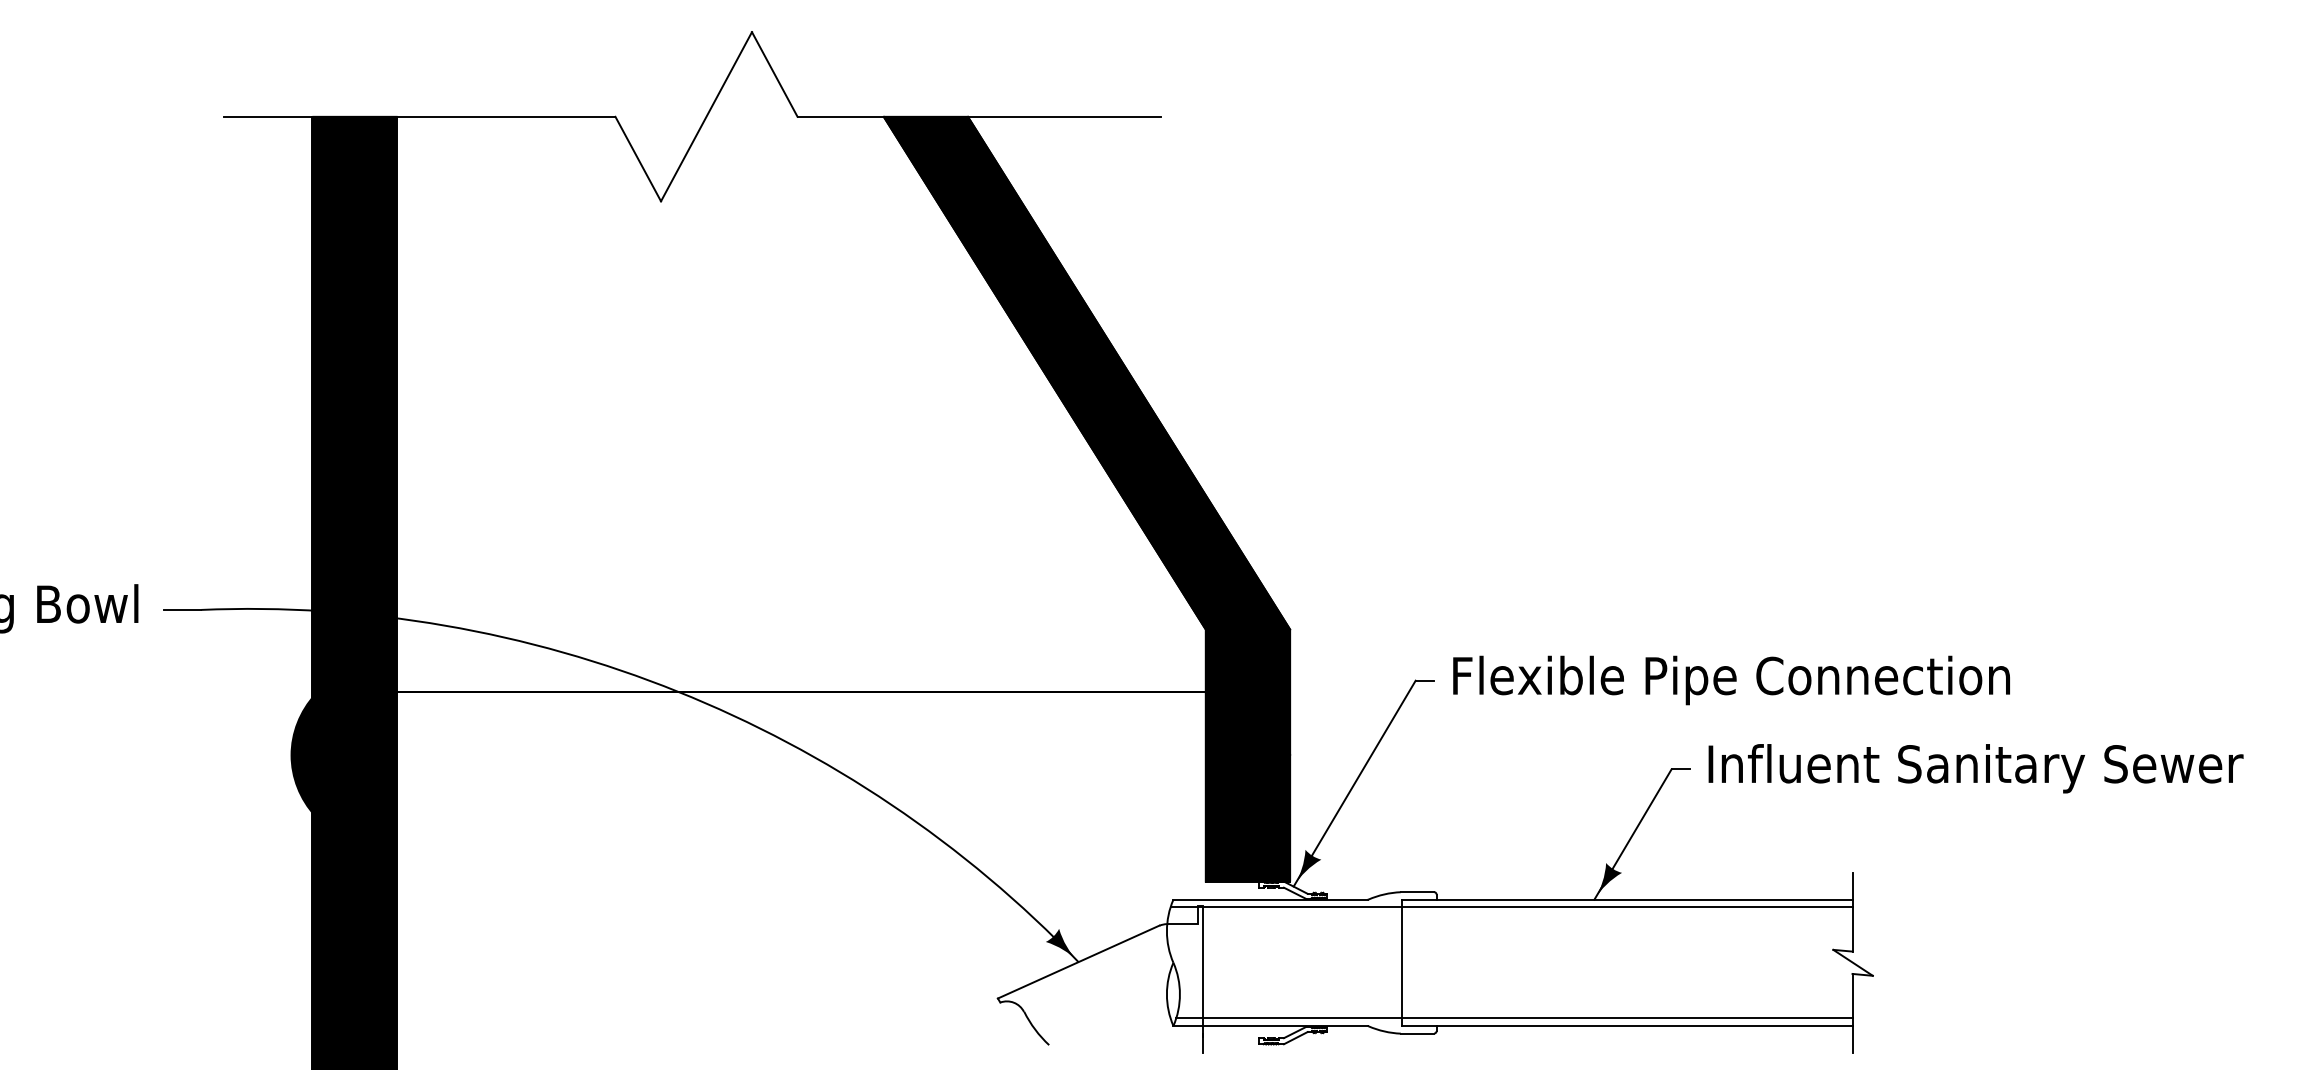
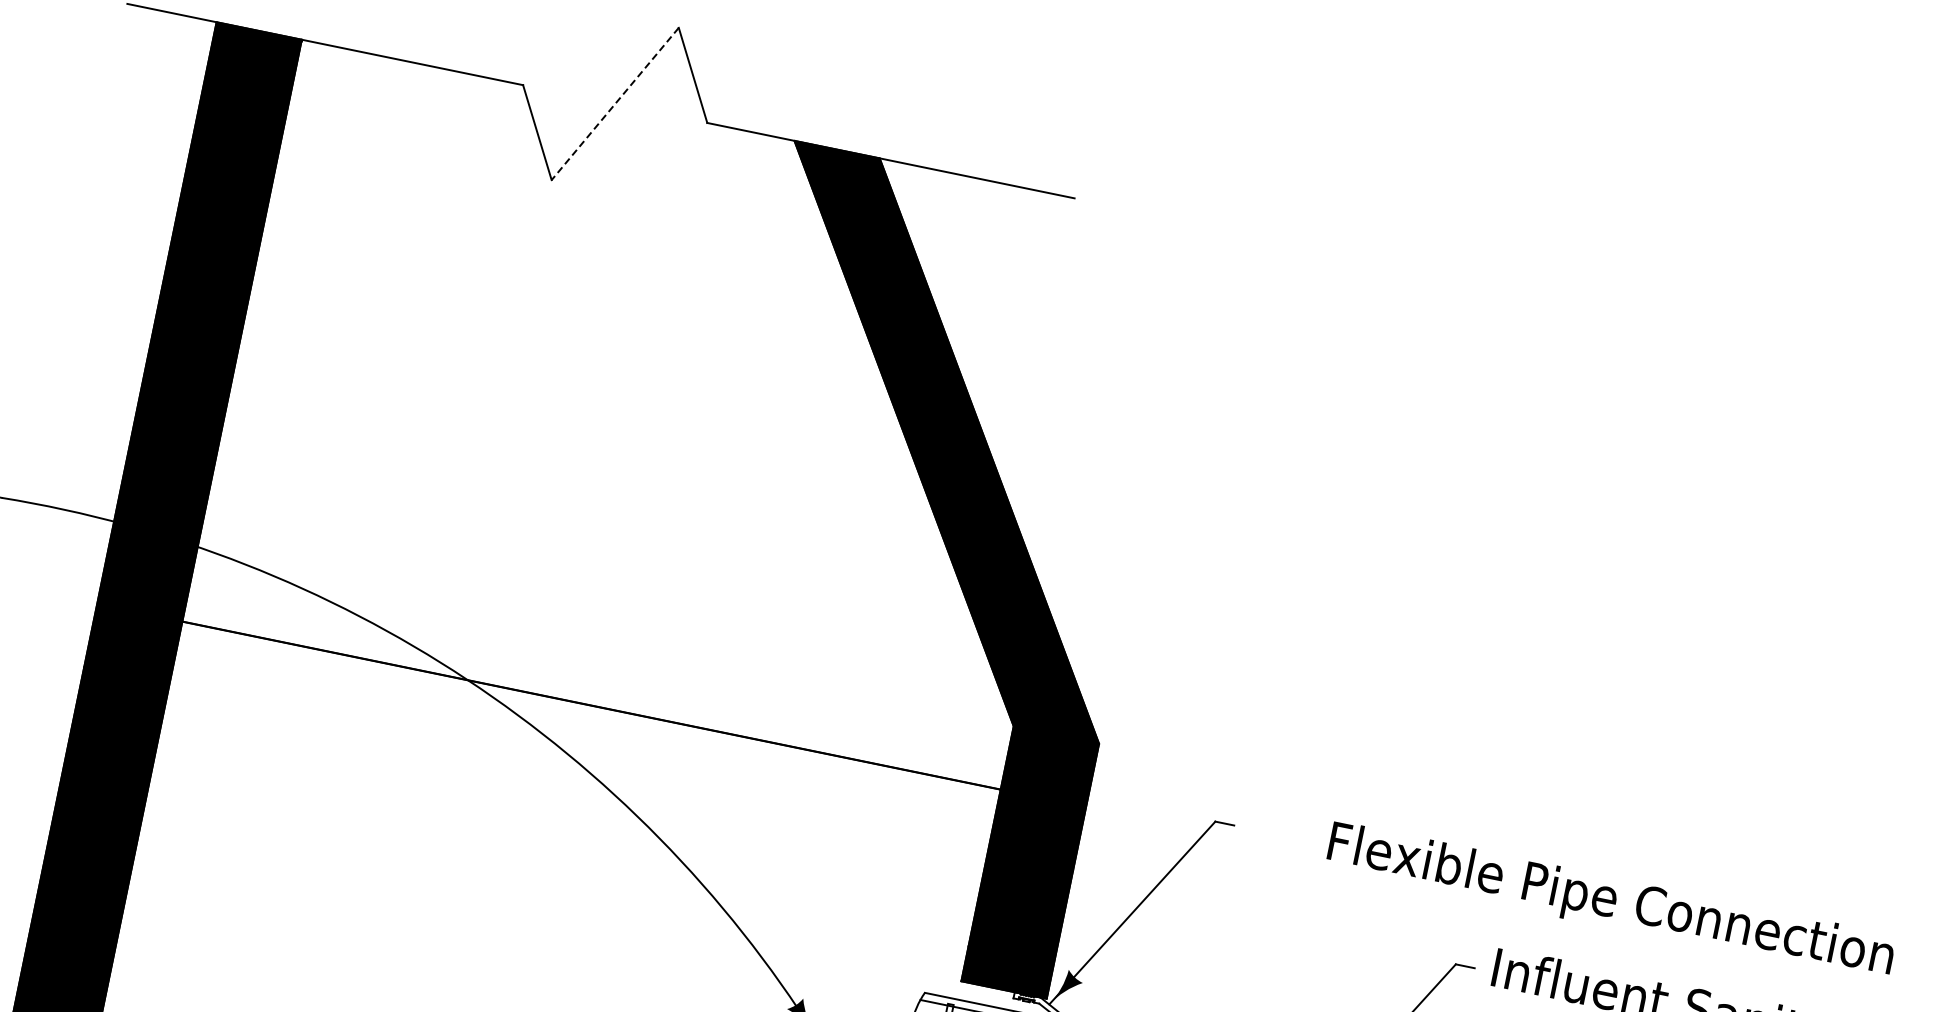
line: (706, 117) -> (615, 104), solid -> dashed
text: (1731, 680) -> (1610, 902), moved
fill: (302, 754) -> (74, 665), removed

